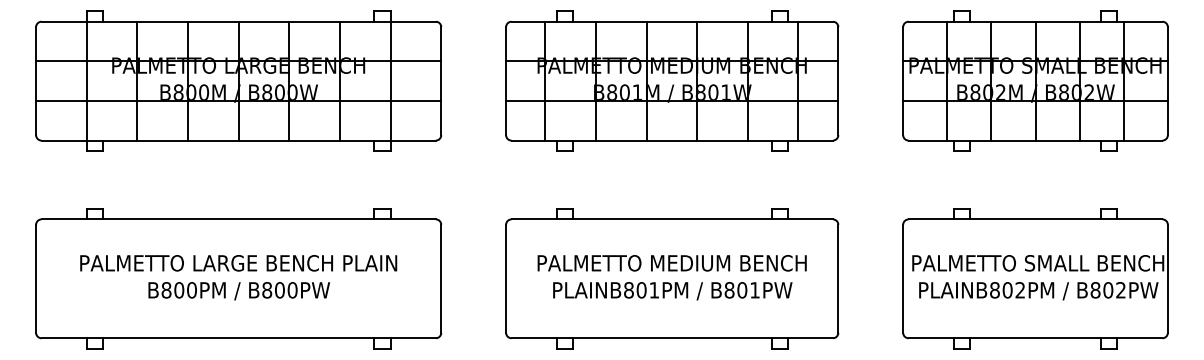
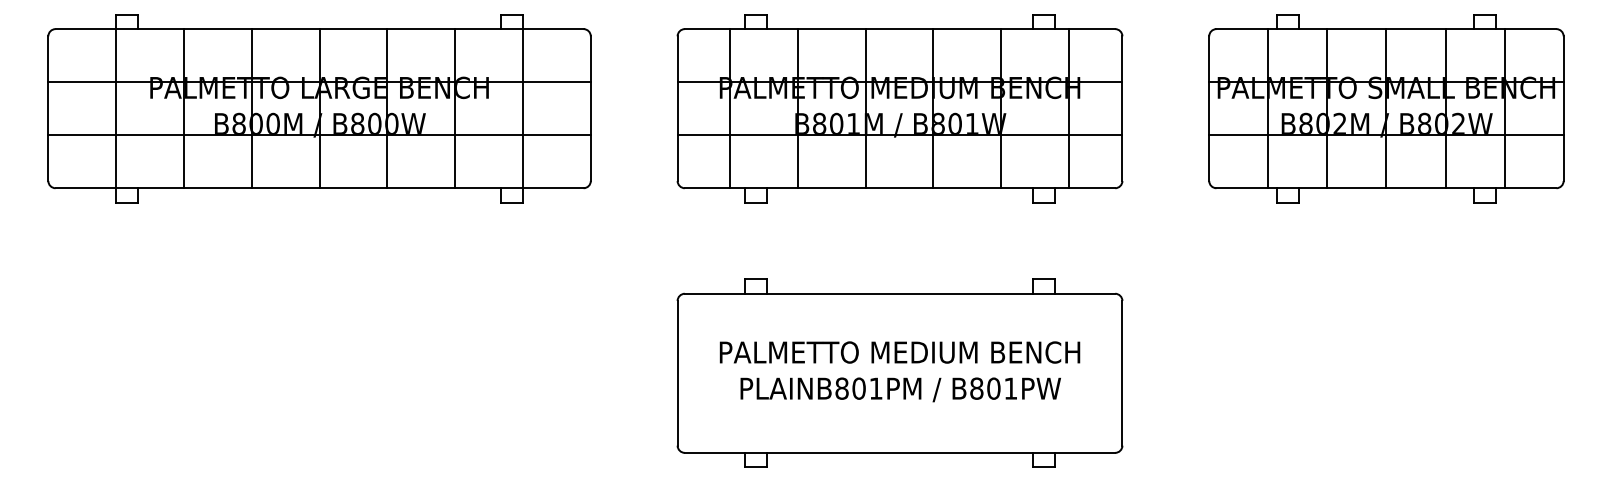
part: (238, 278) -> (319, 372), removed
part: (1035, 278) -> (1386, 372), removed

